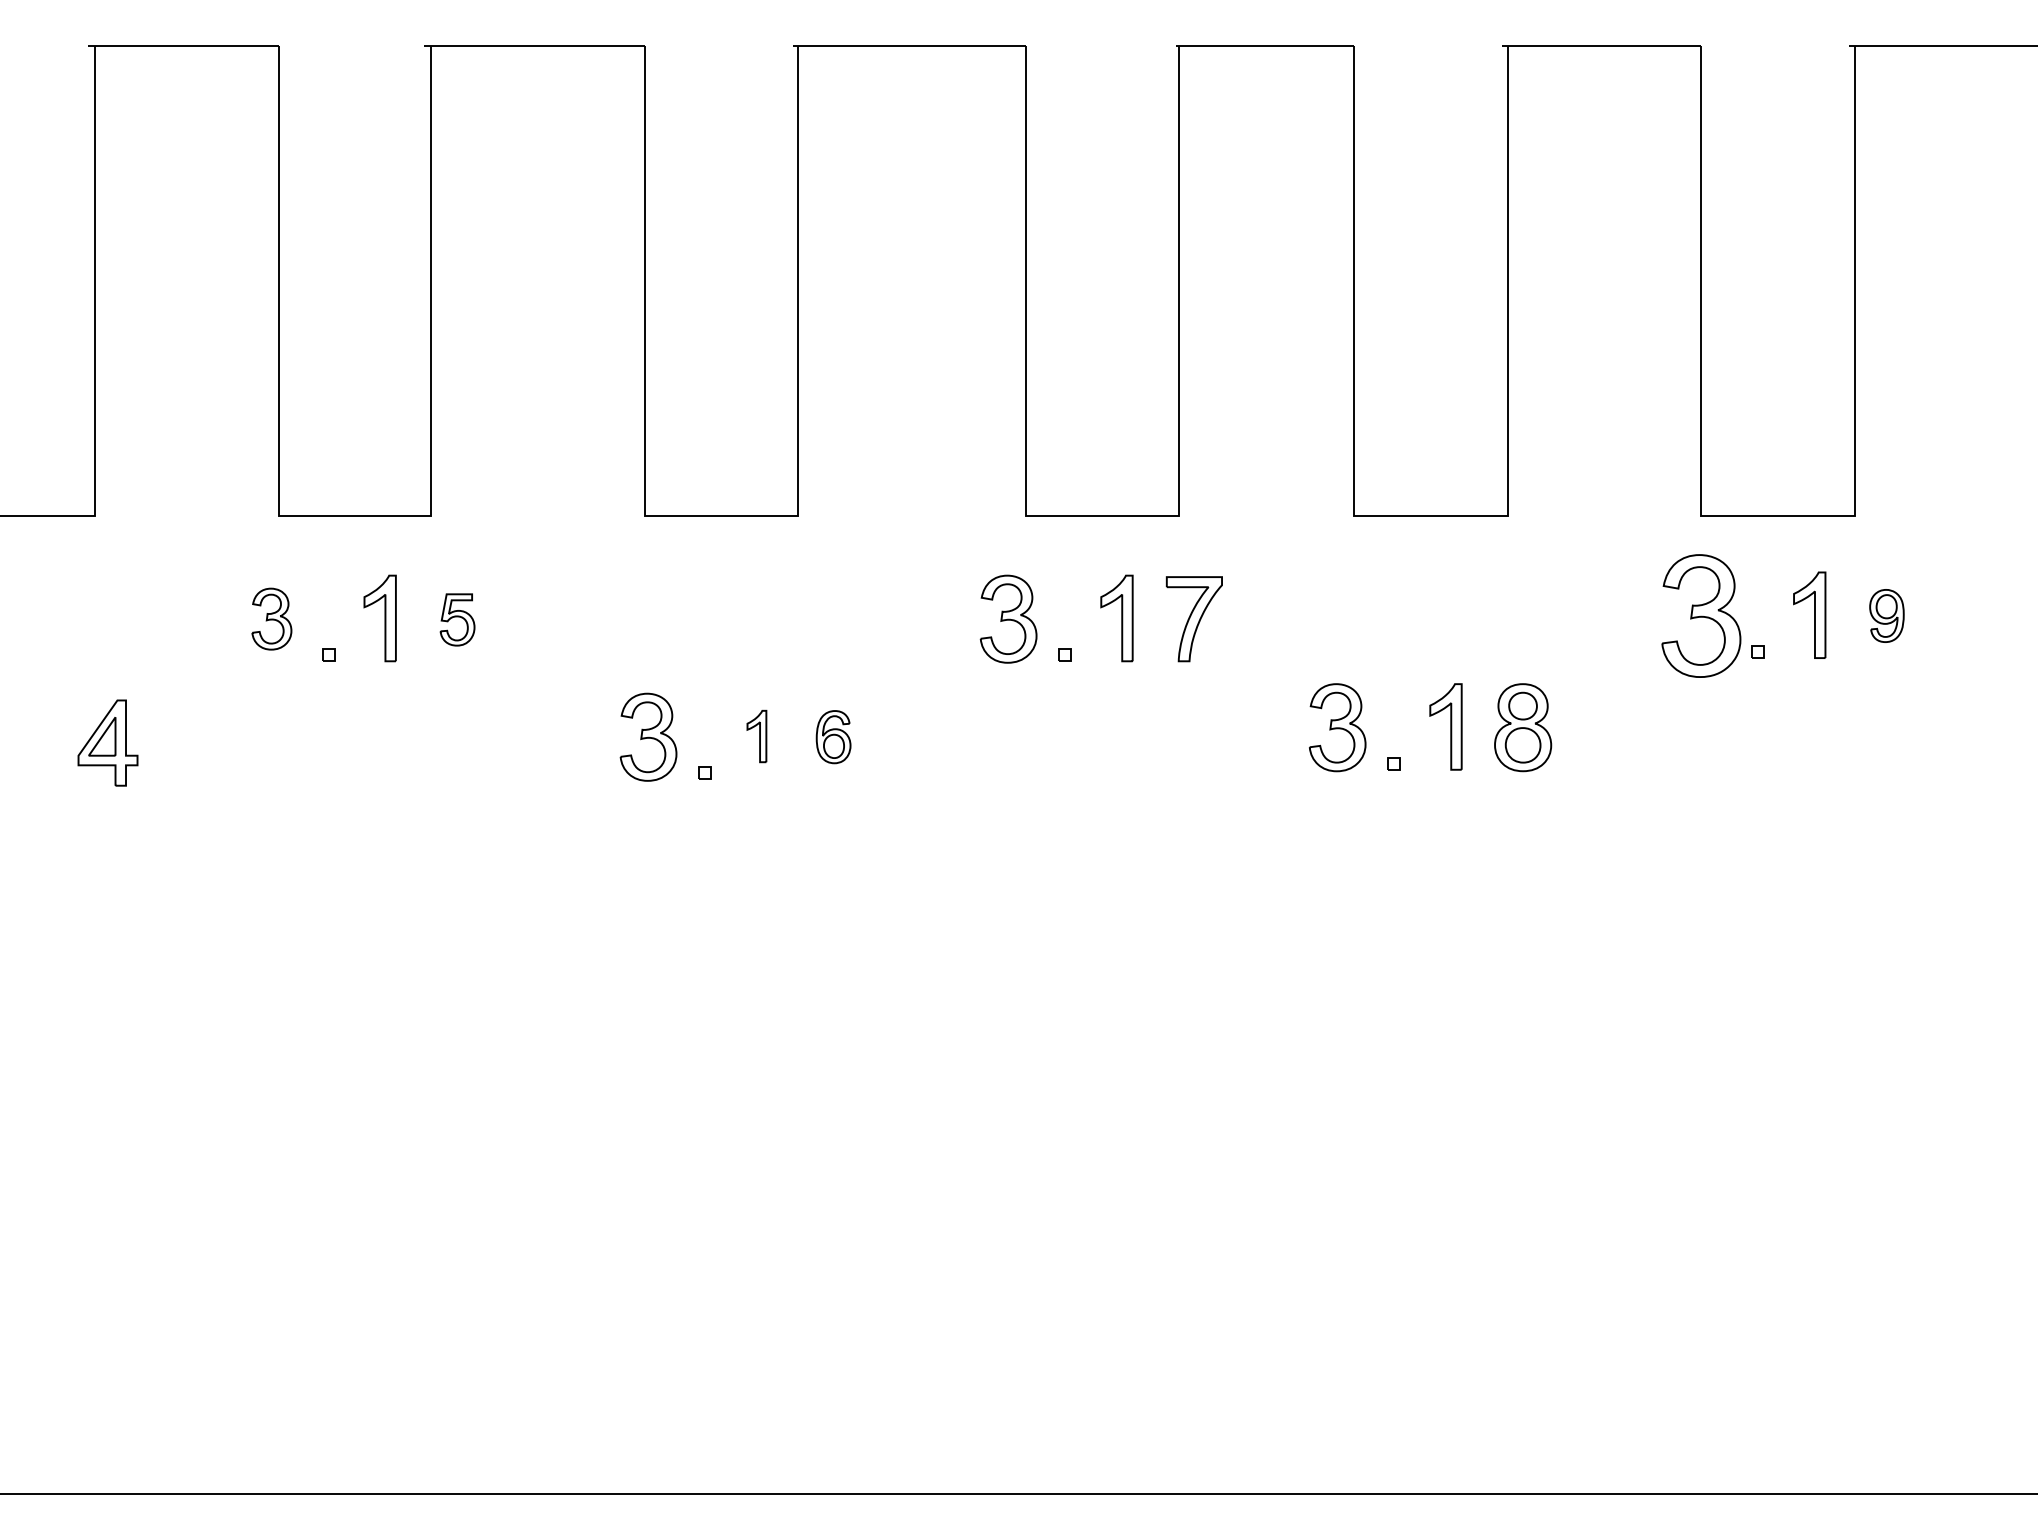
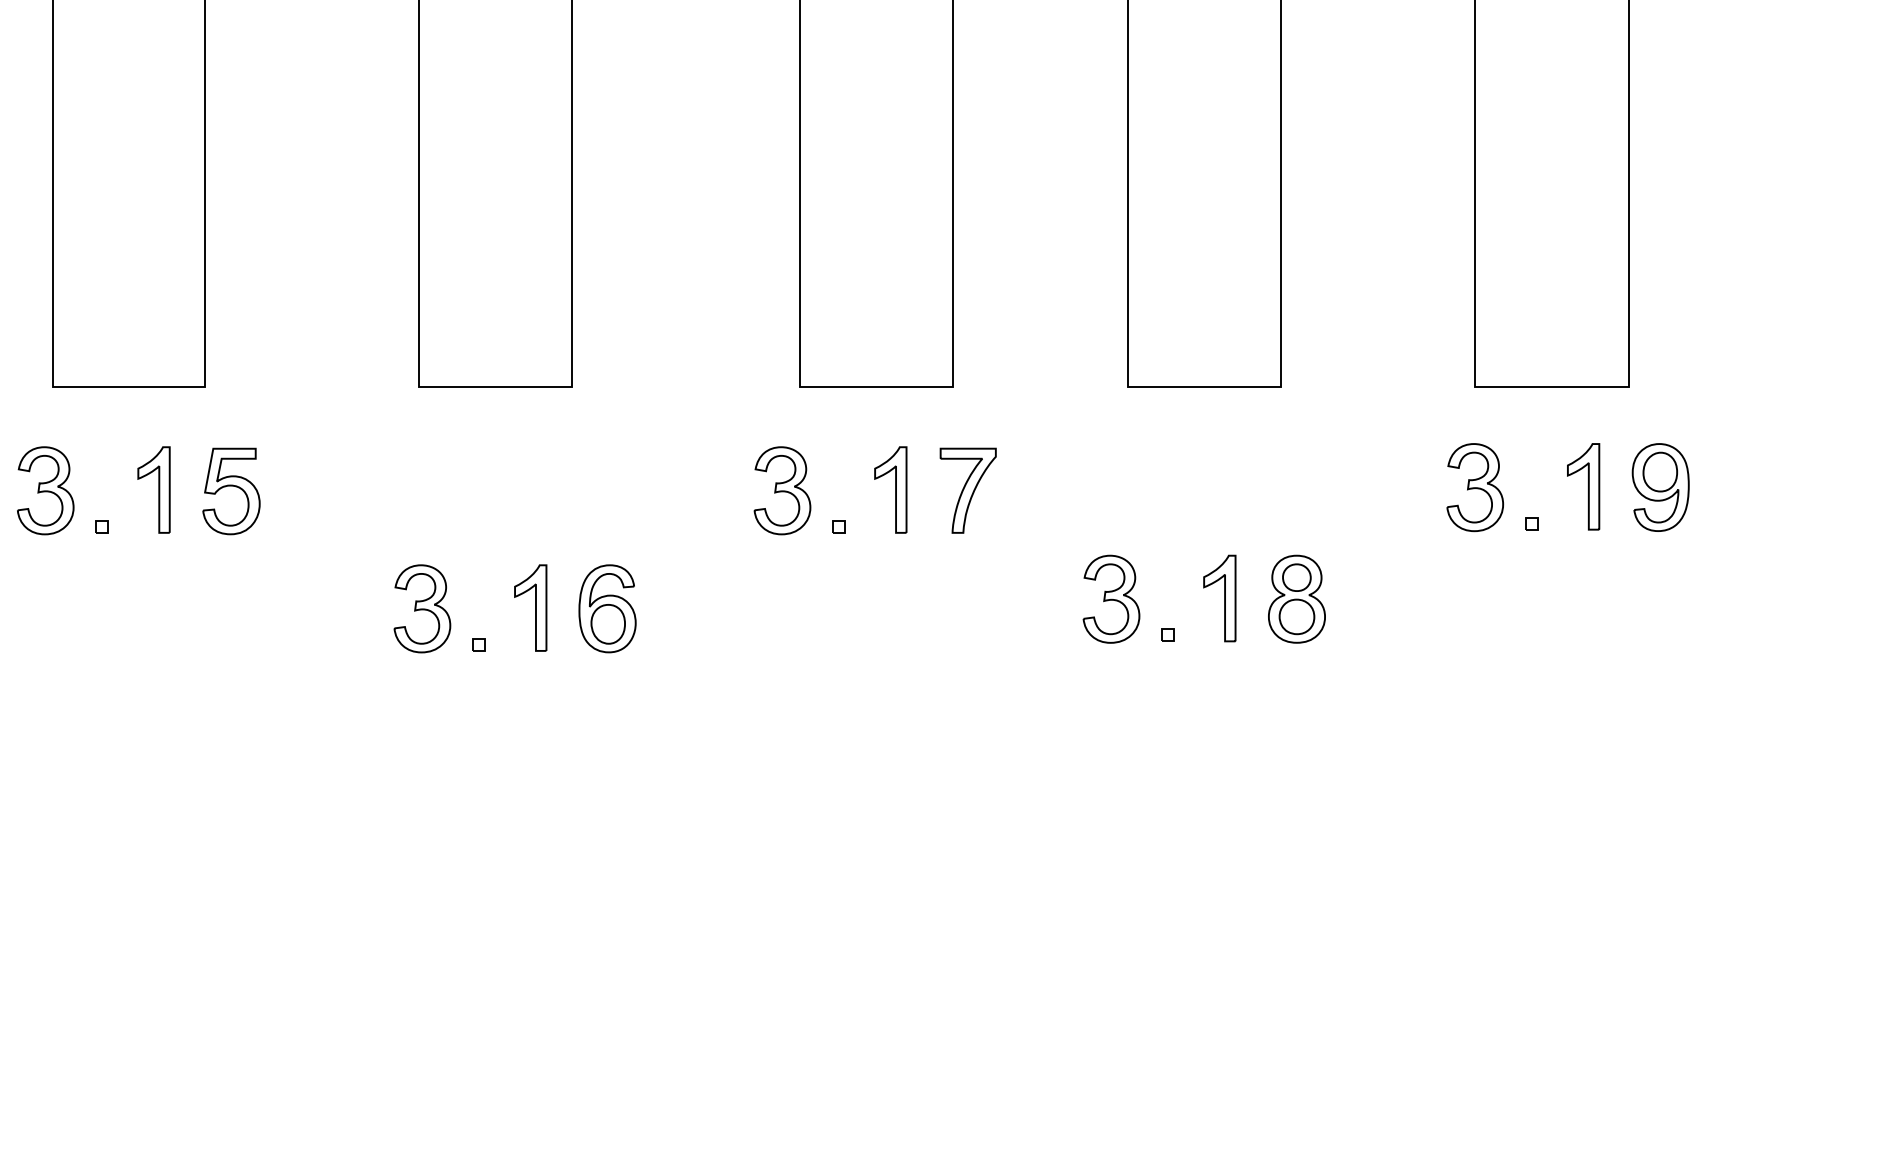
part: (1701, 615) -> (1475, 487), size x0.71
part: (1886, 615) -> (1660, 487), size x1.67
part: (271, 618) -> (45, 490), size x1.43
part: (457, 619) -> (231, 491), size x1.67
part: (756, 736) -> (530, 608), size x1.67
part: (833, 736) -> (607, 608), size x1.67

